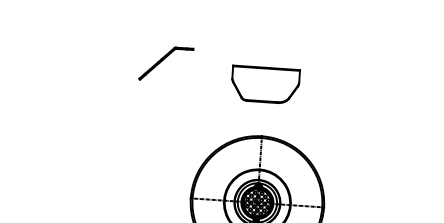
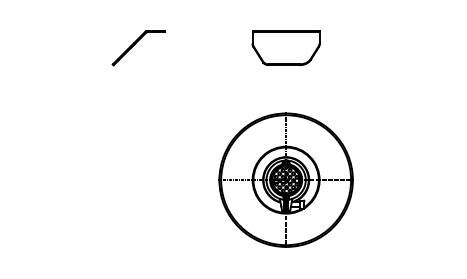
part: (165, 64) -> (138, 48), moved
part: (264, 85) -> (285, 48), moved

